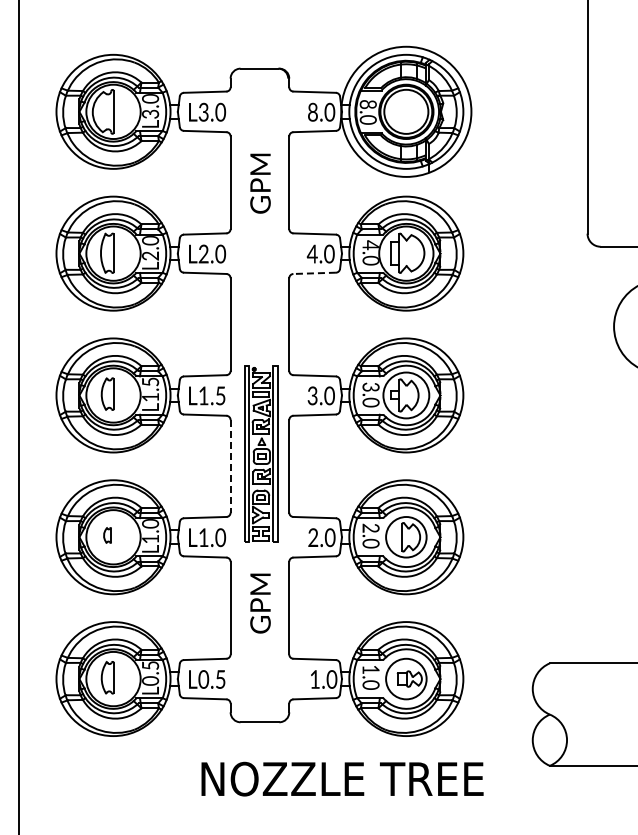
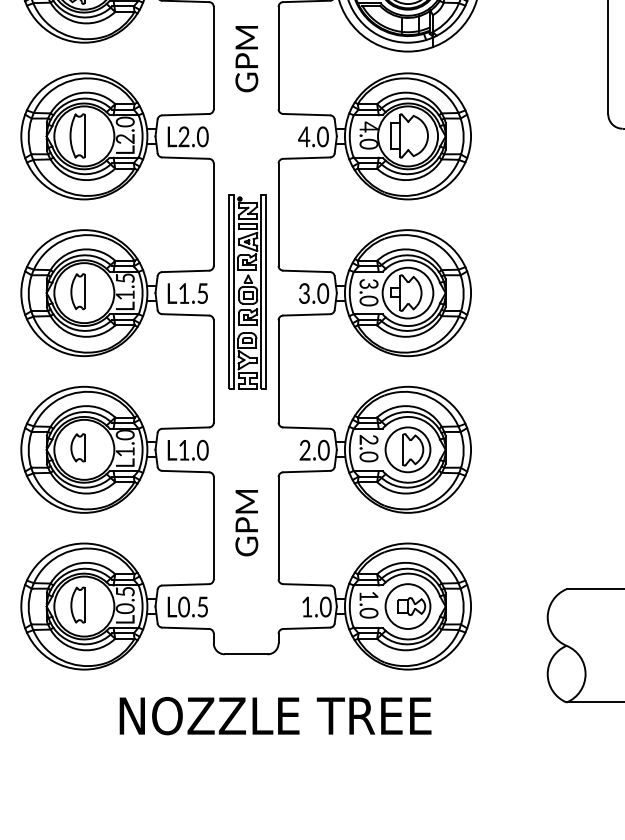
line: (314, 273) -> (306, 158), dashed -> solid
part: (261, 453) -> (247, 292), moved
line: (230, 466) -> (213, 371), dashed -> solid
part: (107, 535) -> (77, 447), size x1.67
text: (342, 778) -> (275, 715), moved

